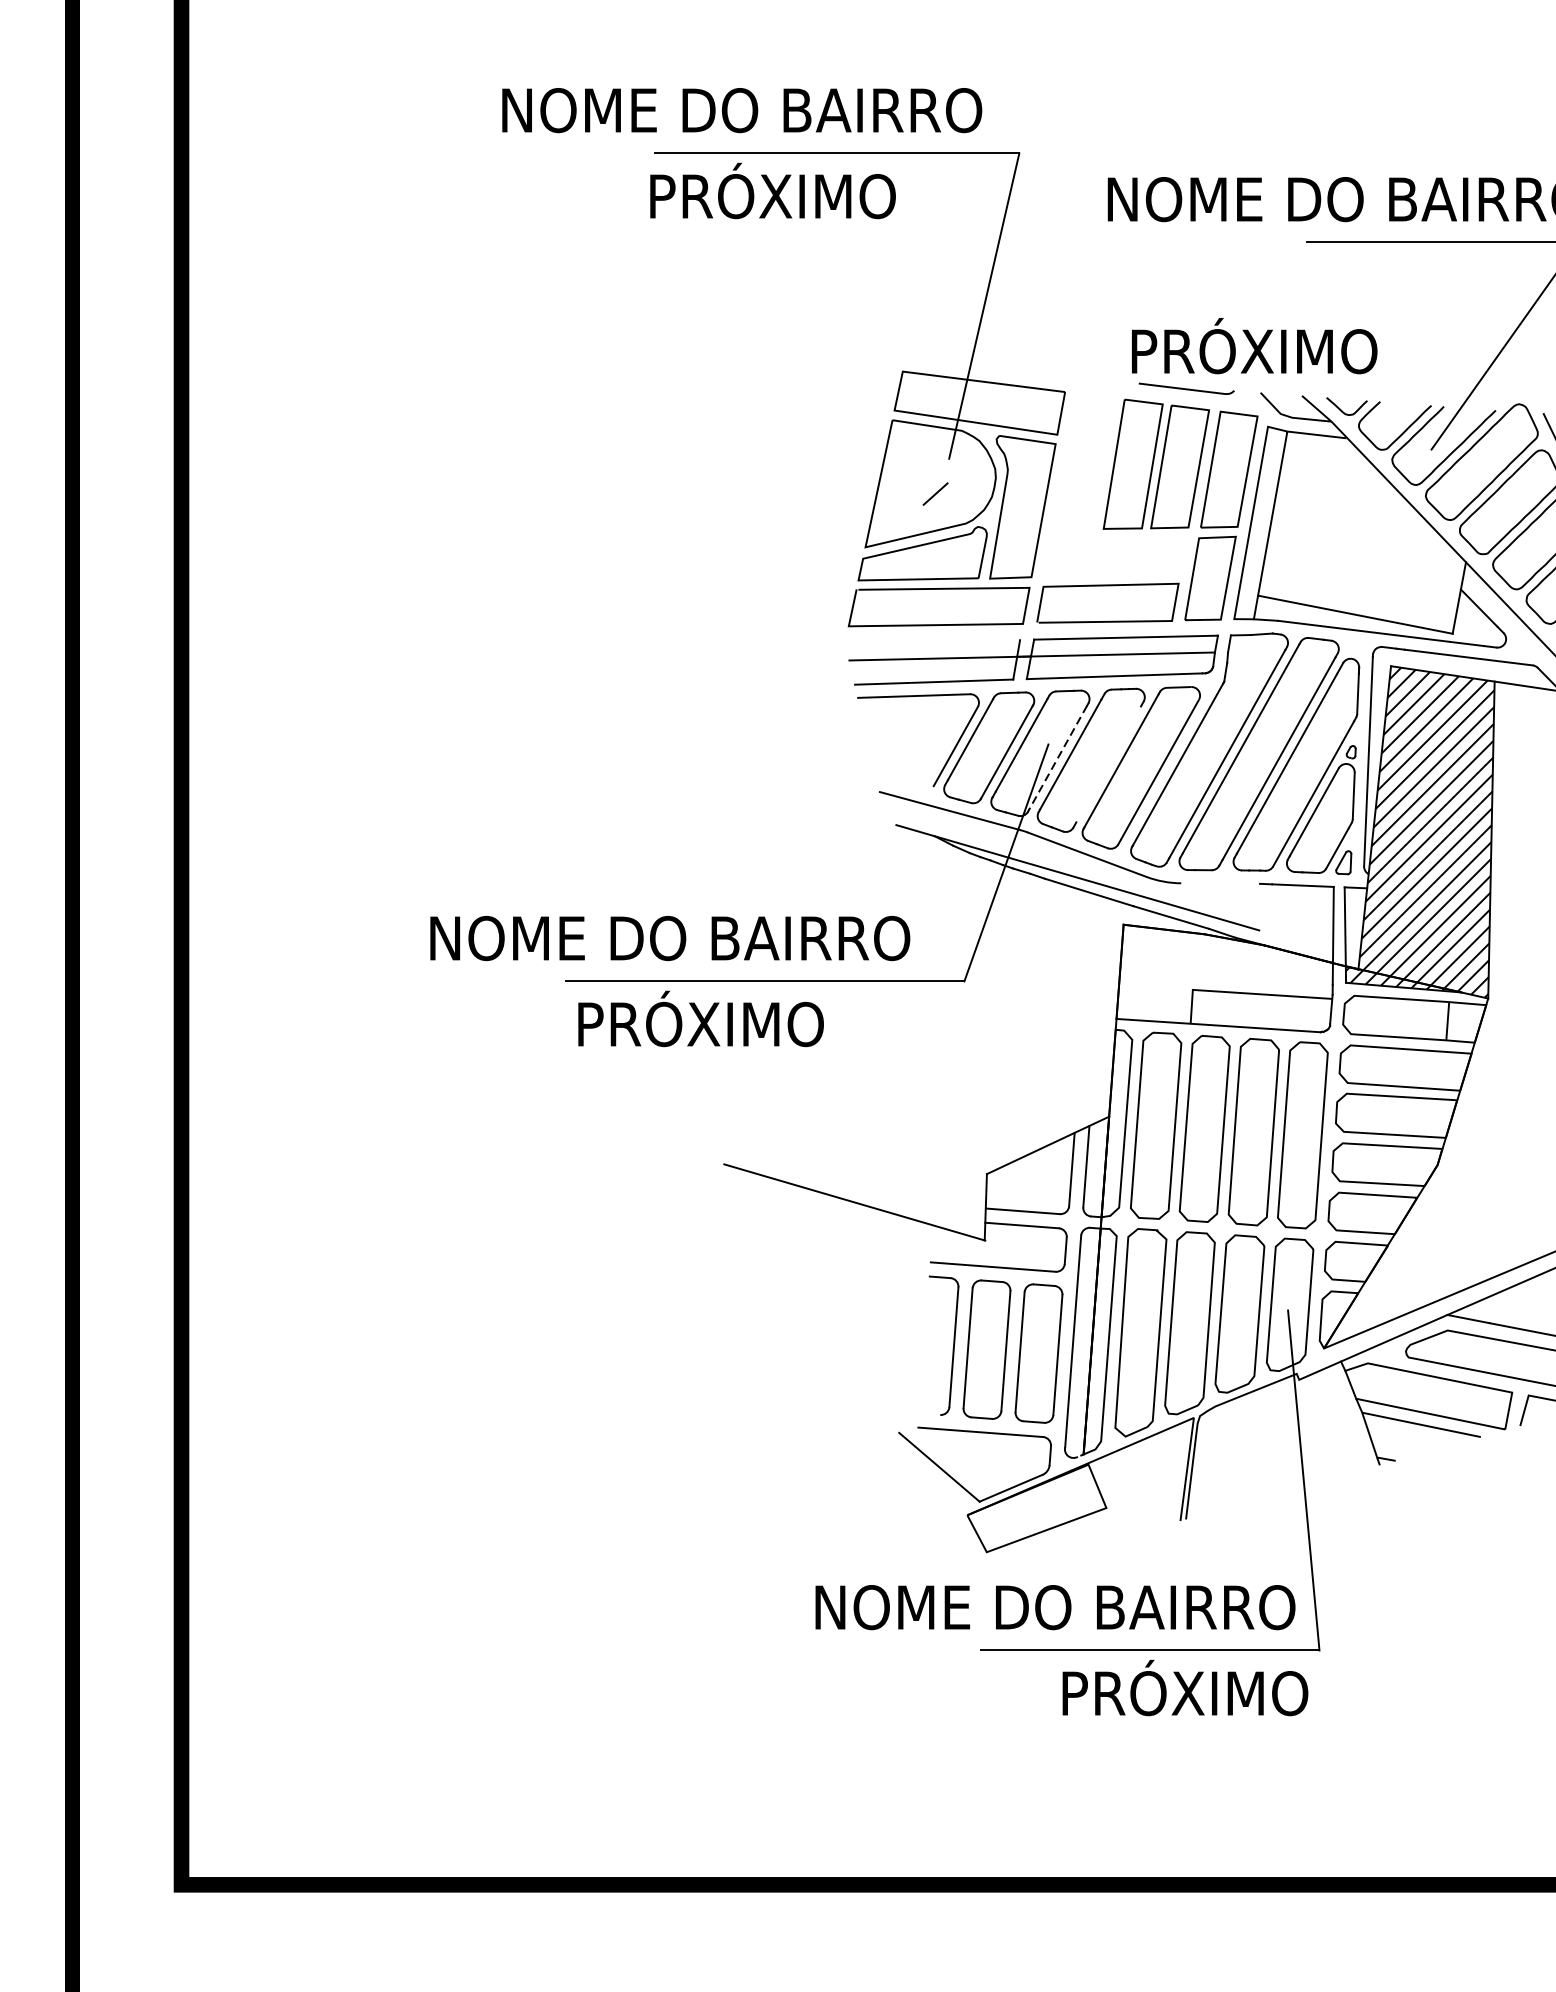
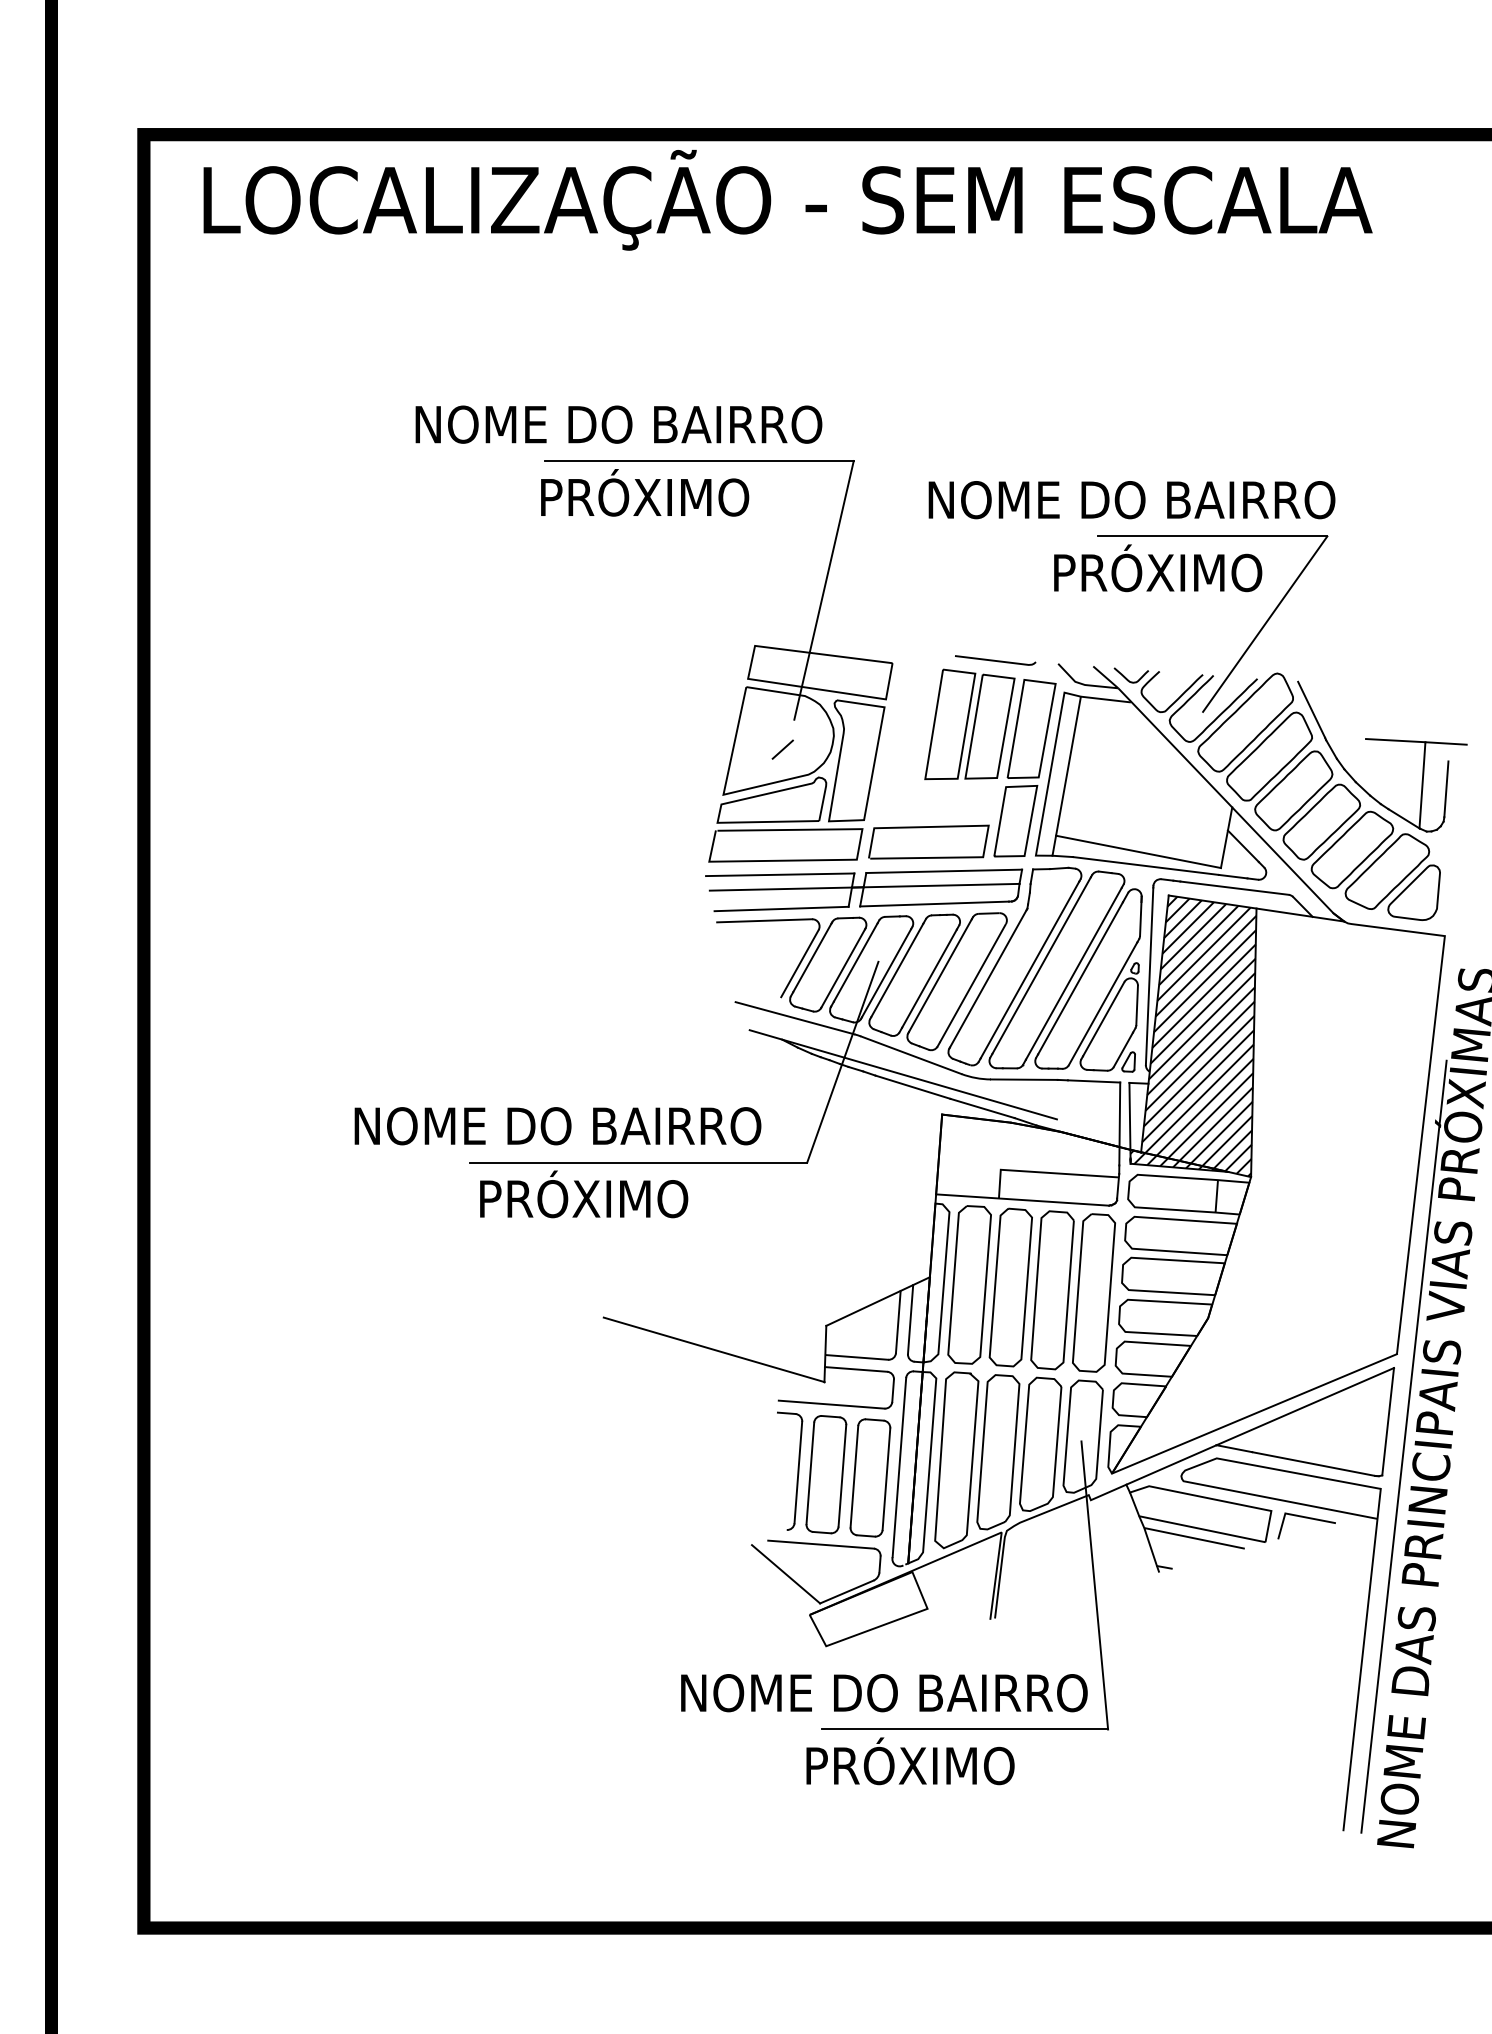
text: (1255, 346) -> (1158, 568), moved
line: (932, 641) -> (780, 874), added
line: (1057, 758) -> (886, 973), dashed -> solid
line: (1108, 764) -> (929, 978), added
line: (1219, 883) -> (1023, 1079), added
text: (1185, 1688) -> (910, 1761), moved

